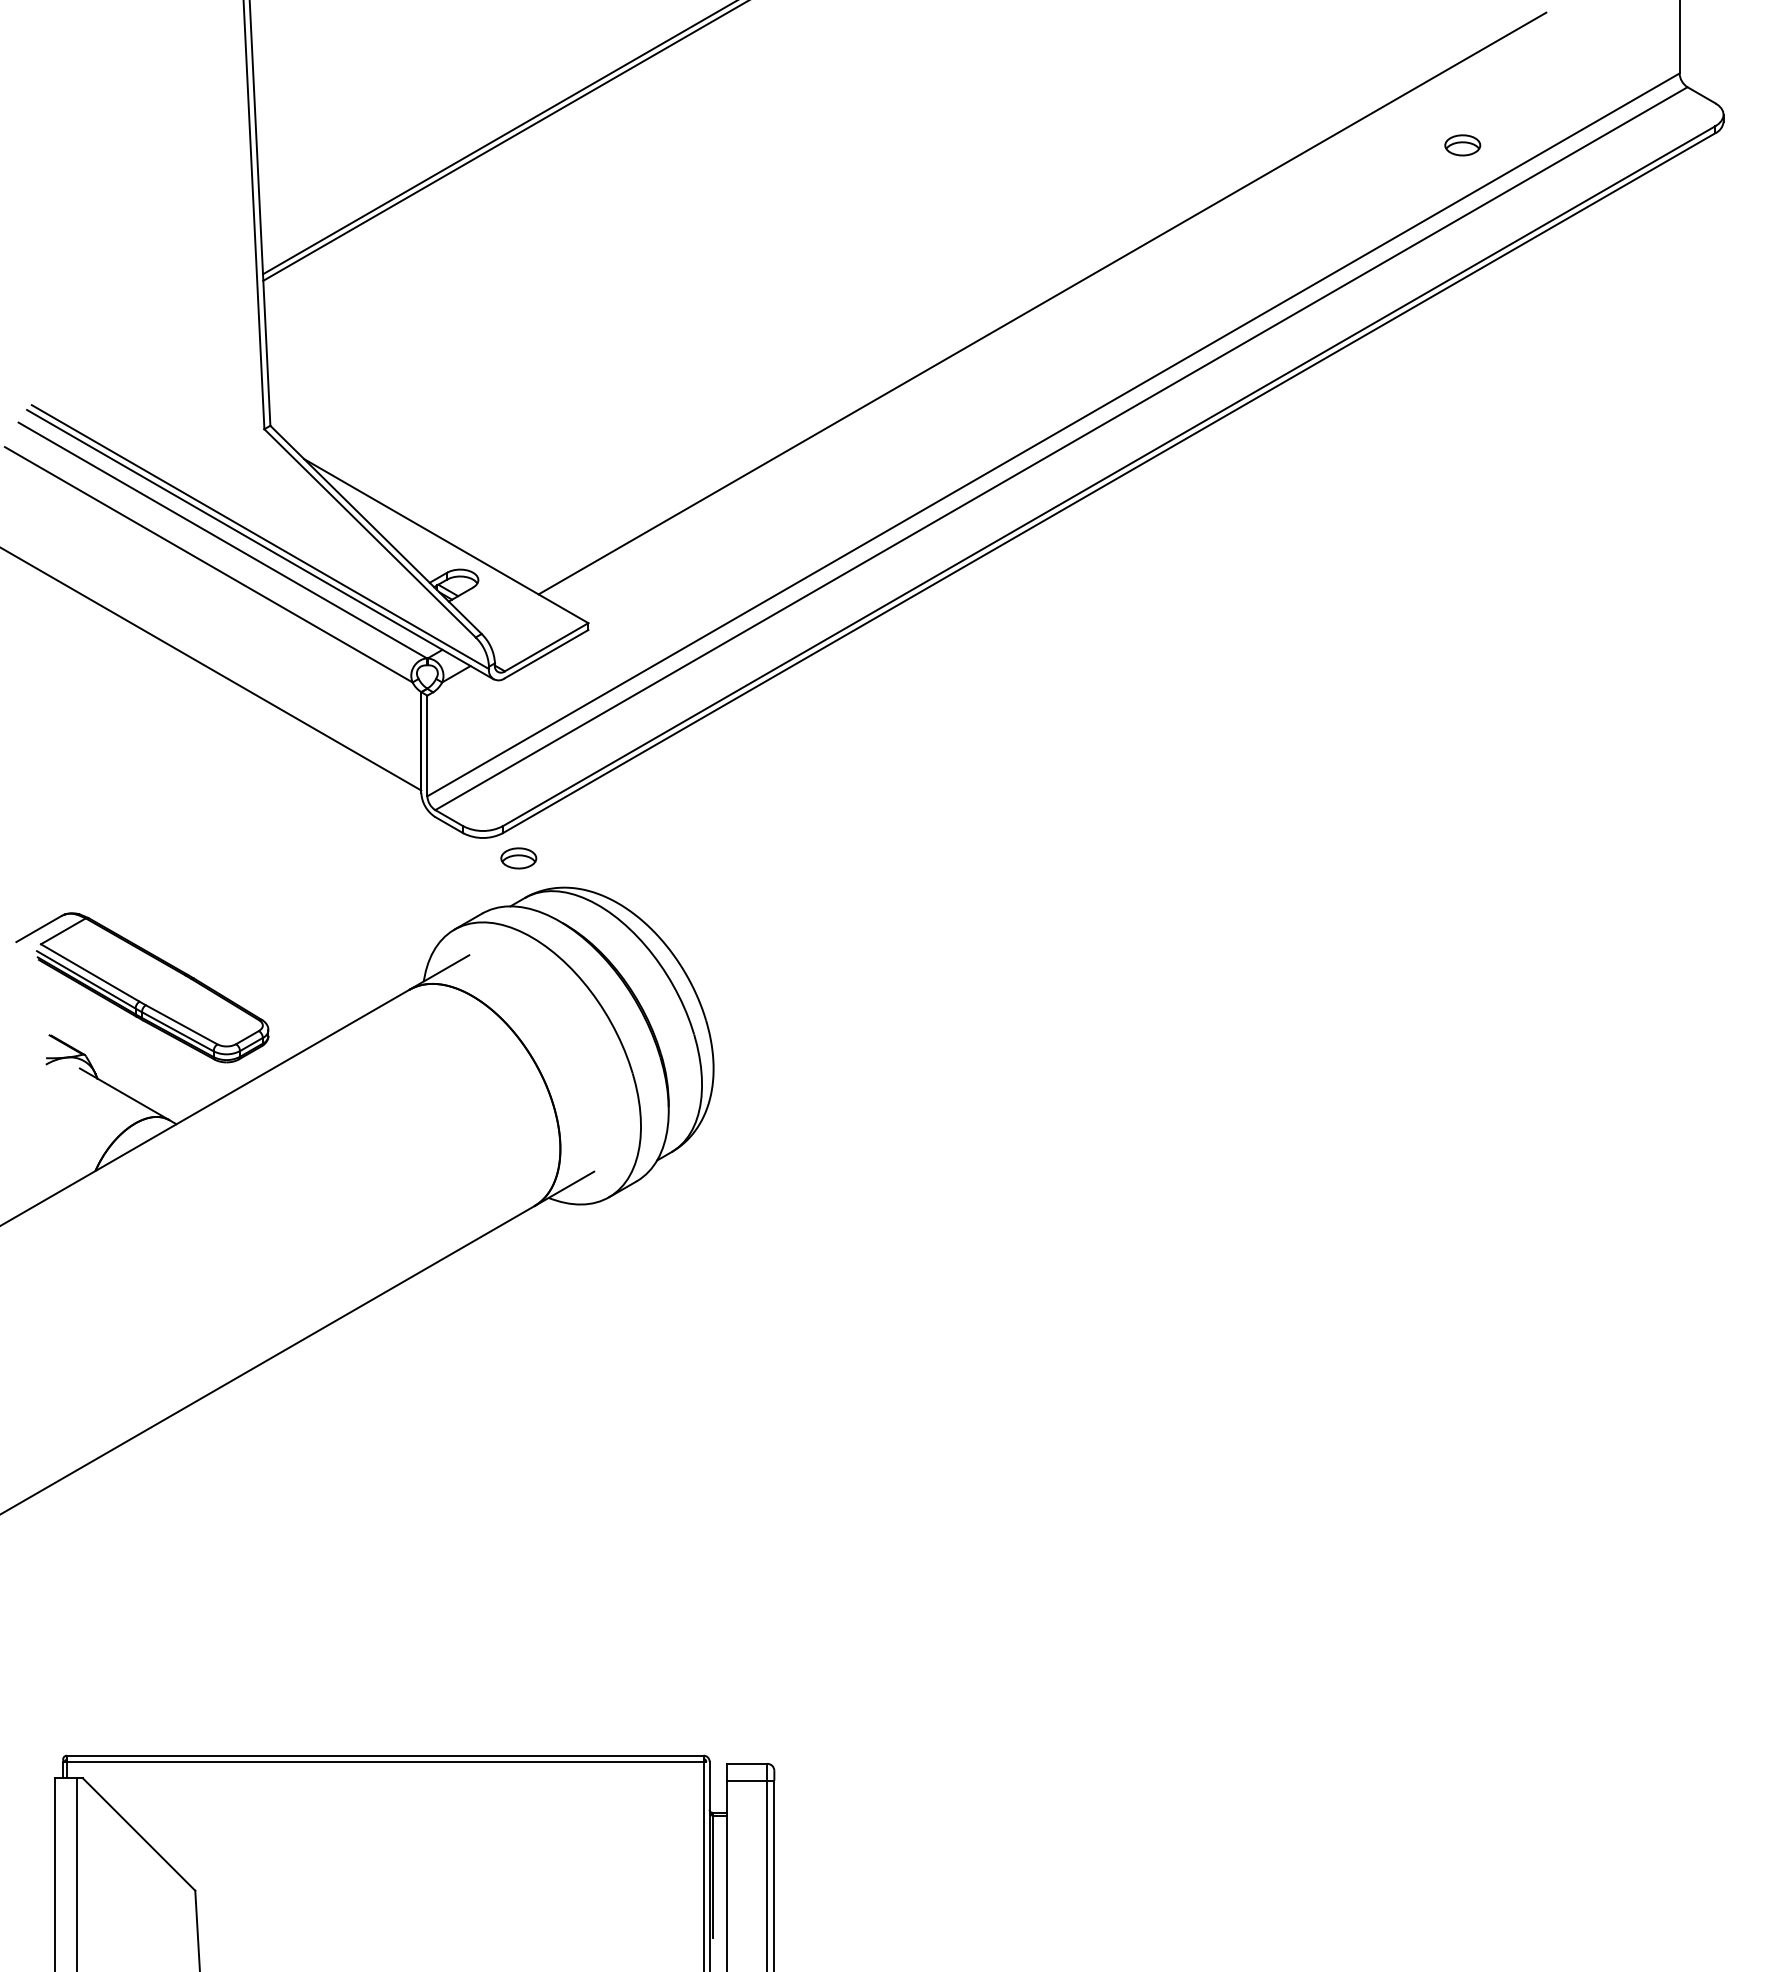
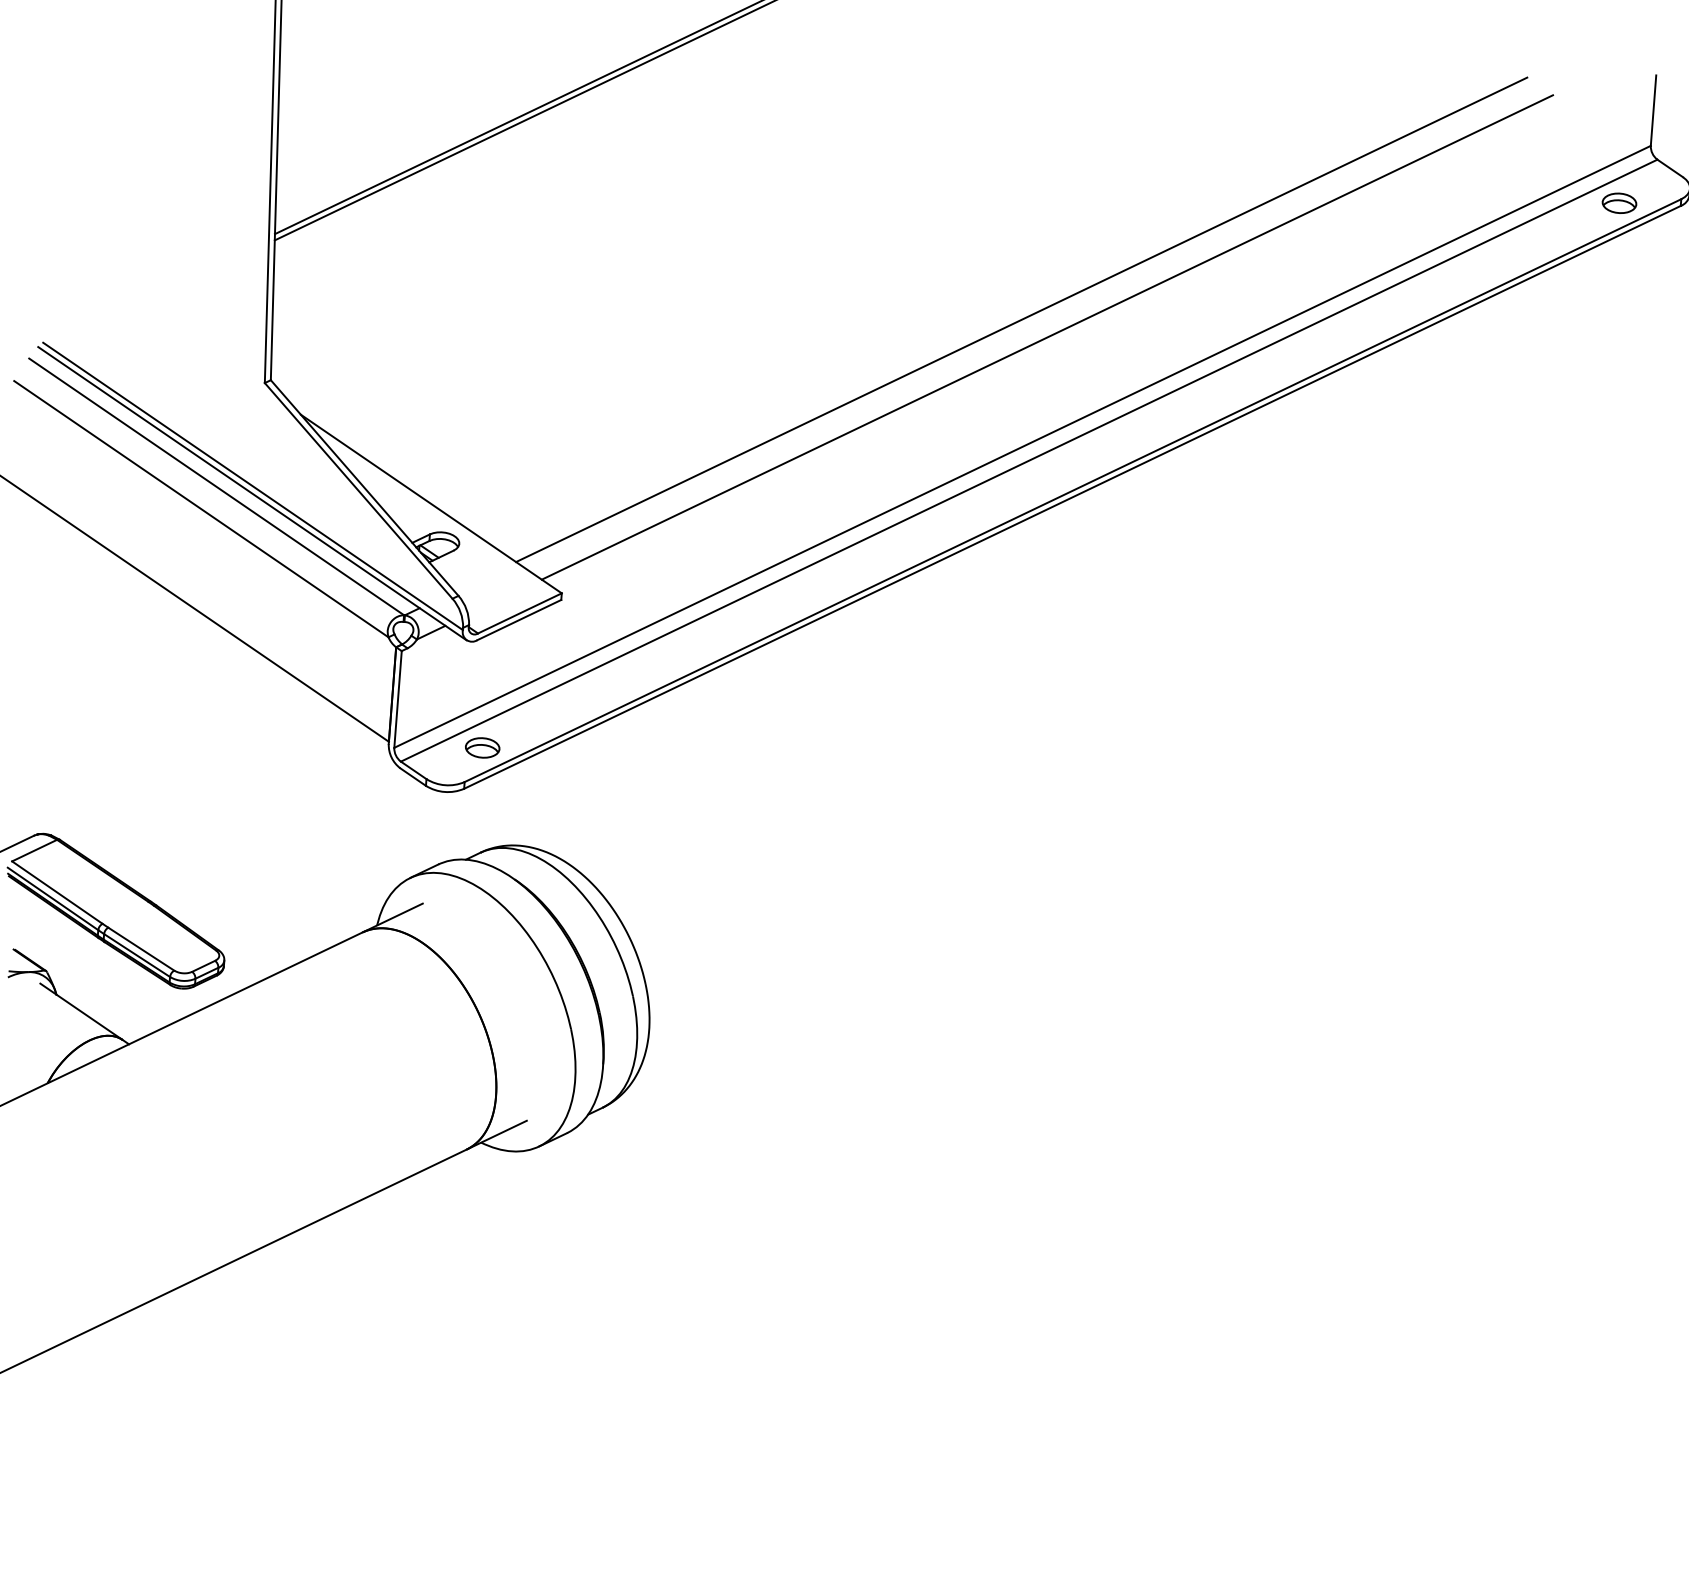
part: (1462, 145) -> (1619, 203), moved
line: (1070, 319) -> (1047, 337), added
part: (518, 858) -> (482, 747), moved

